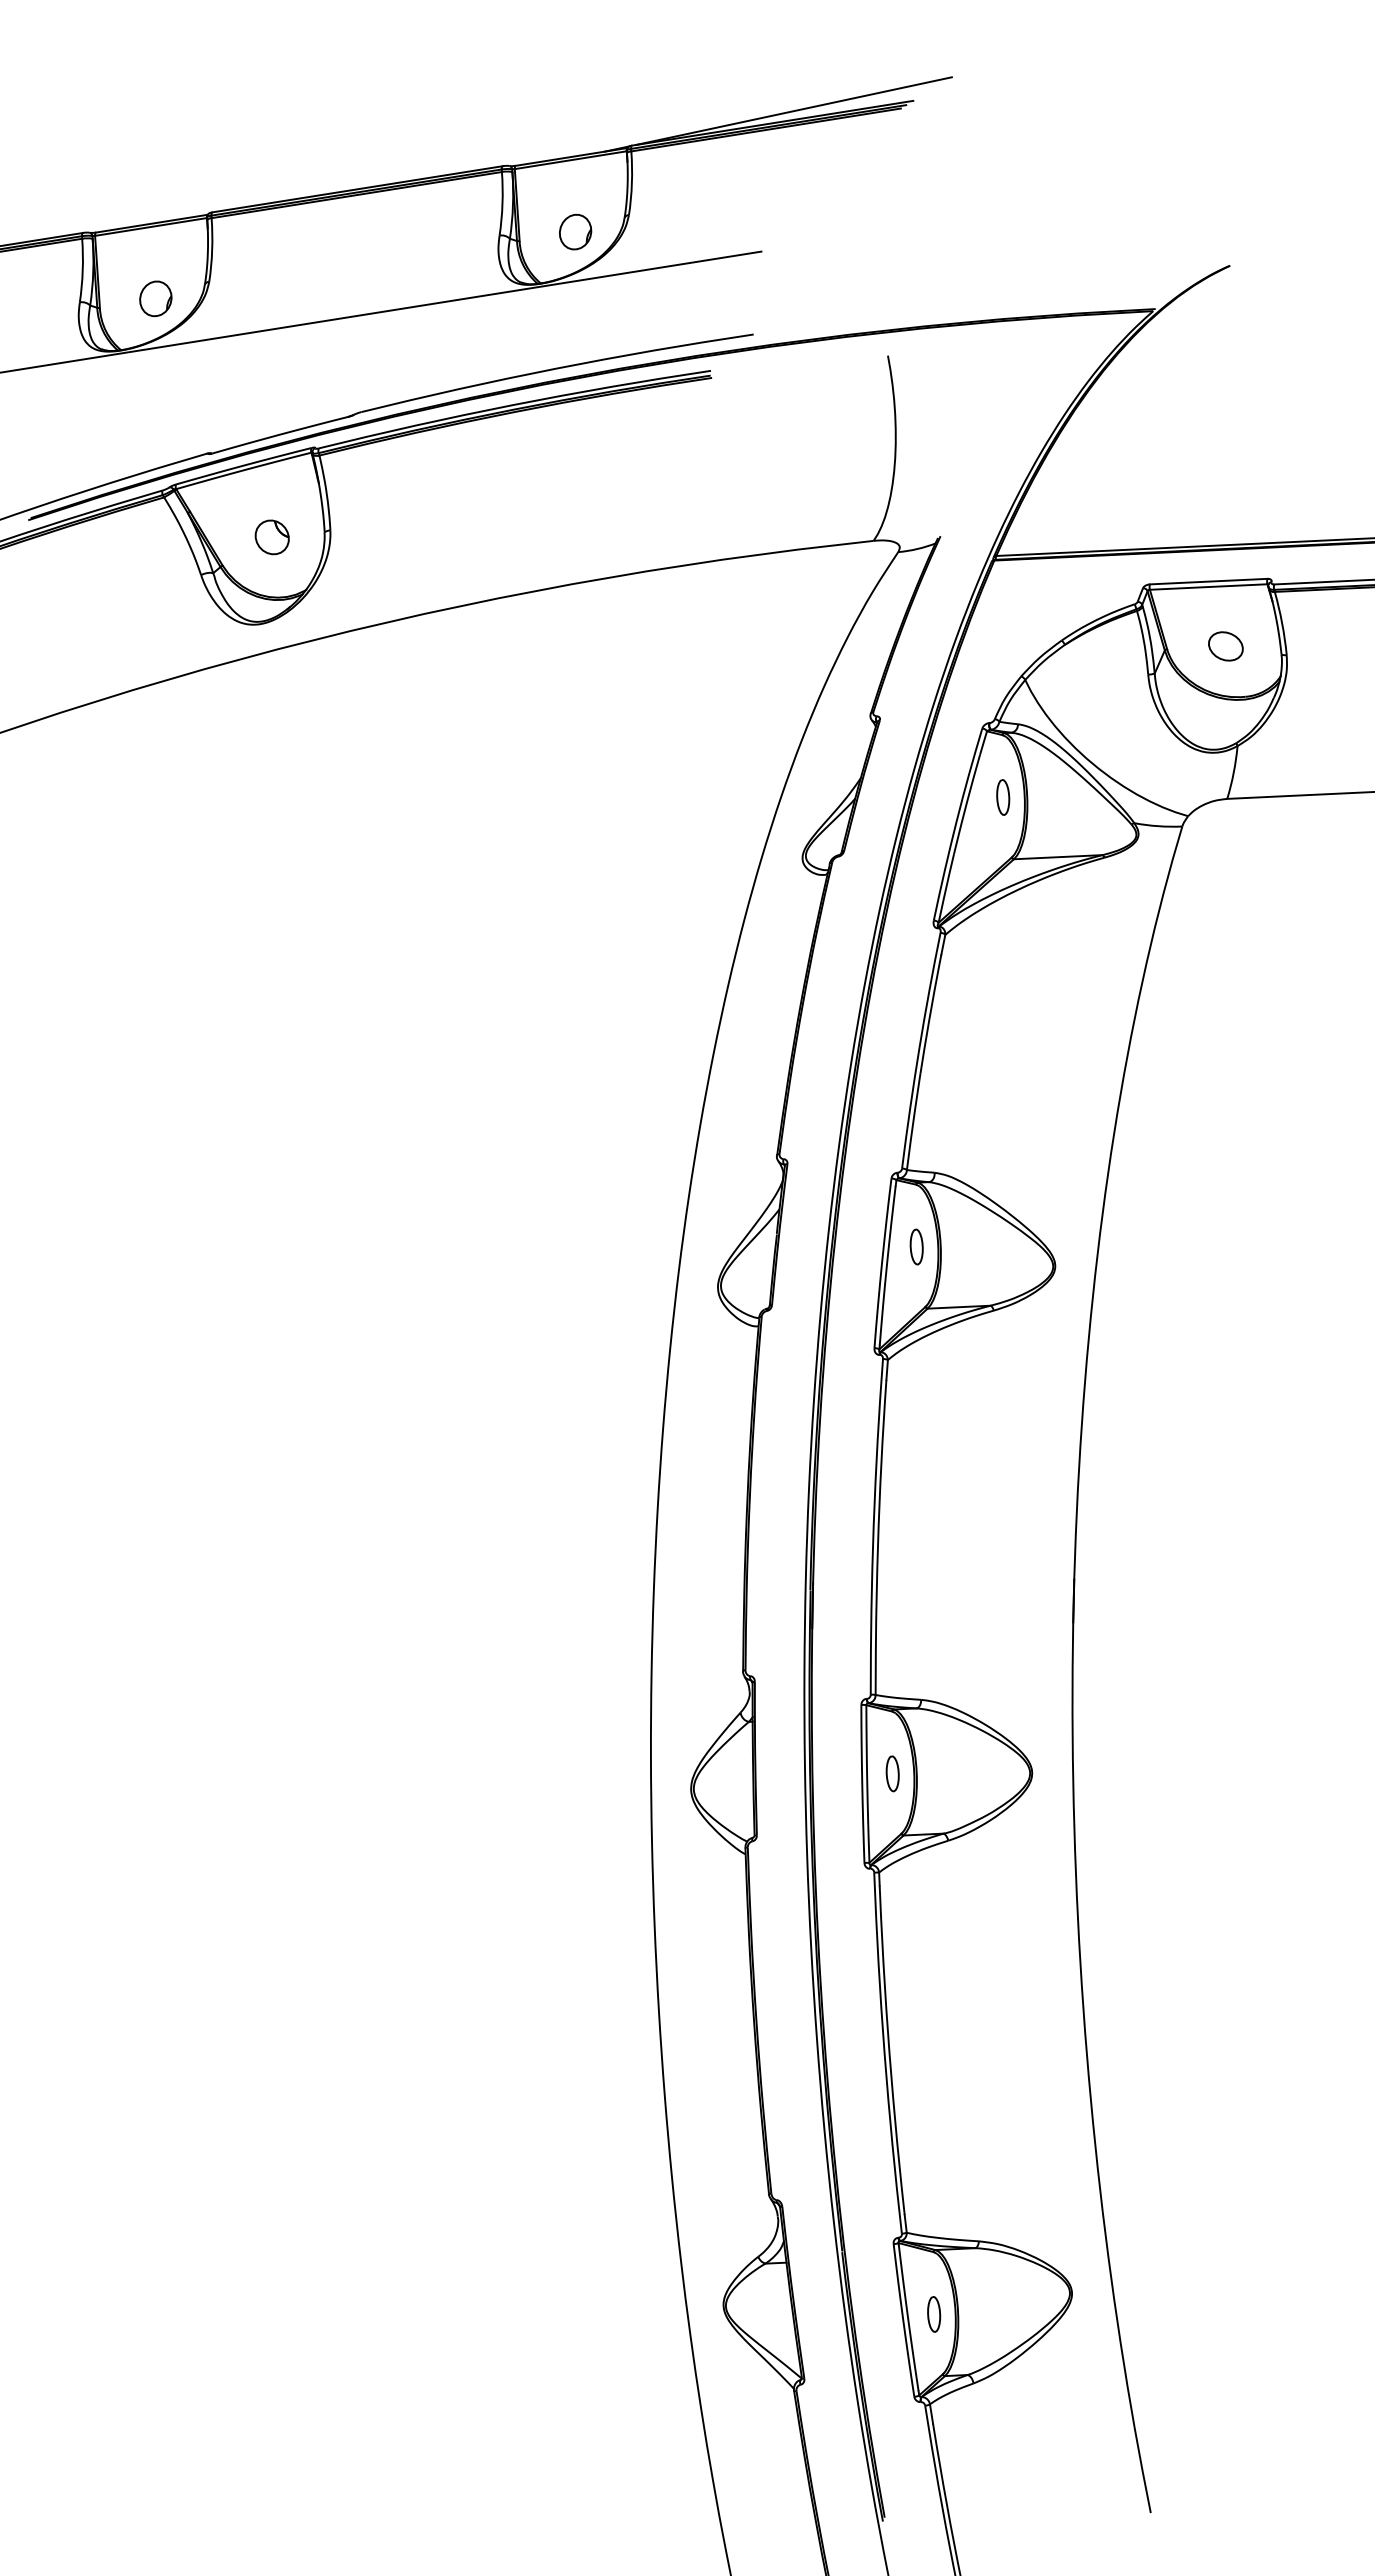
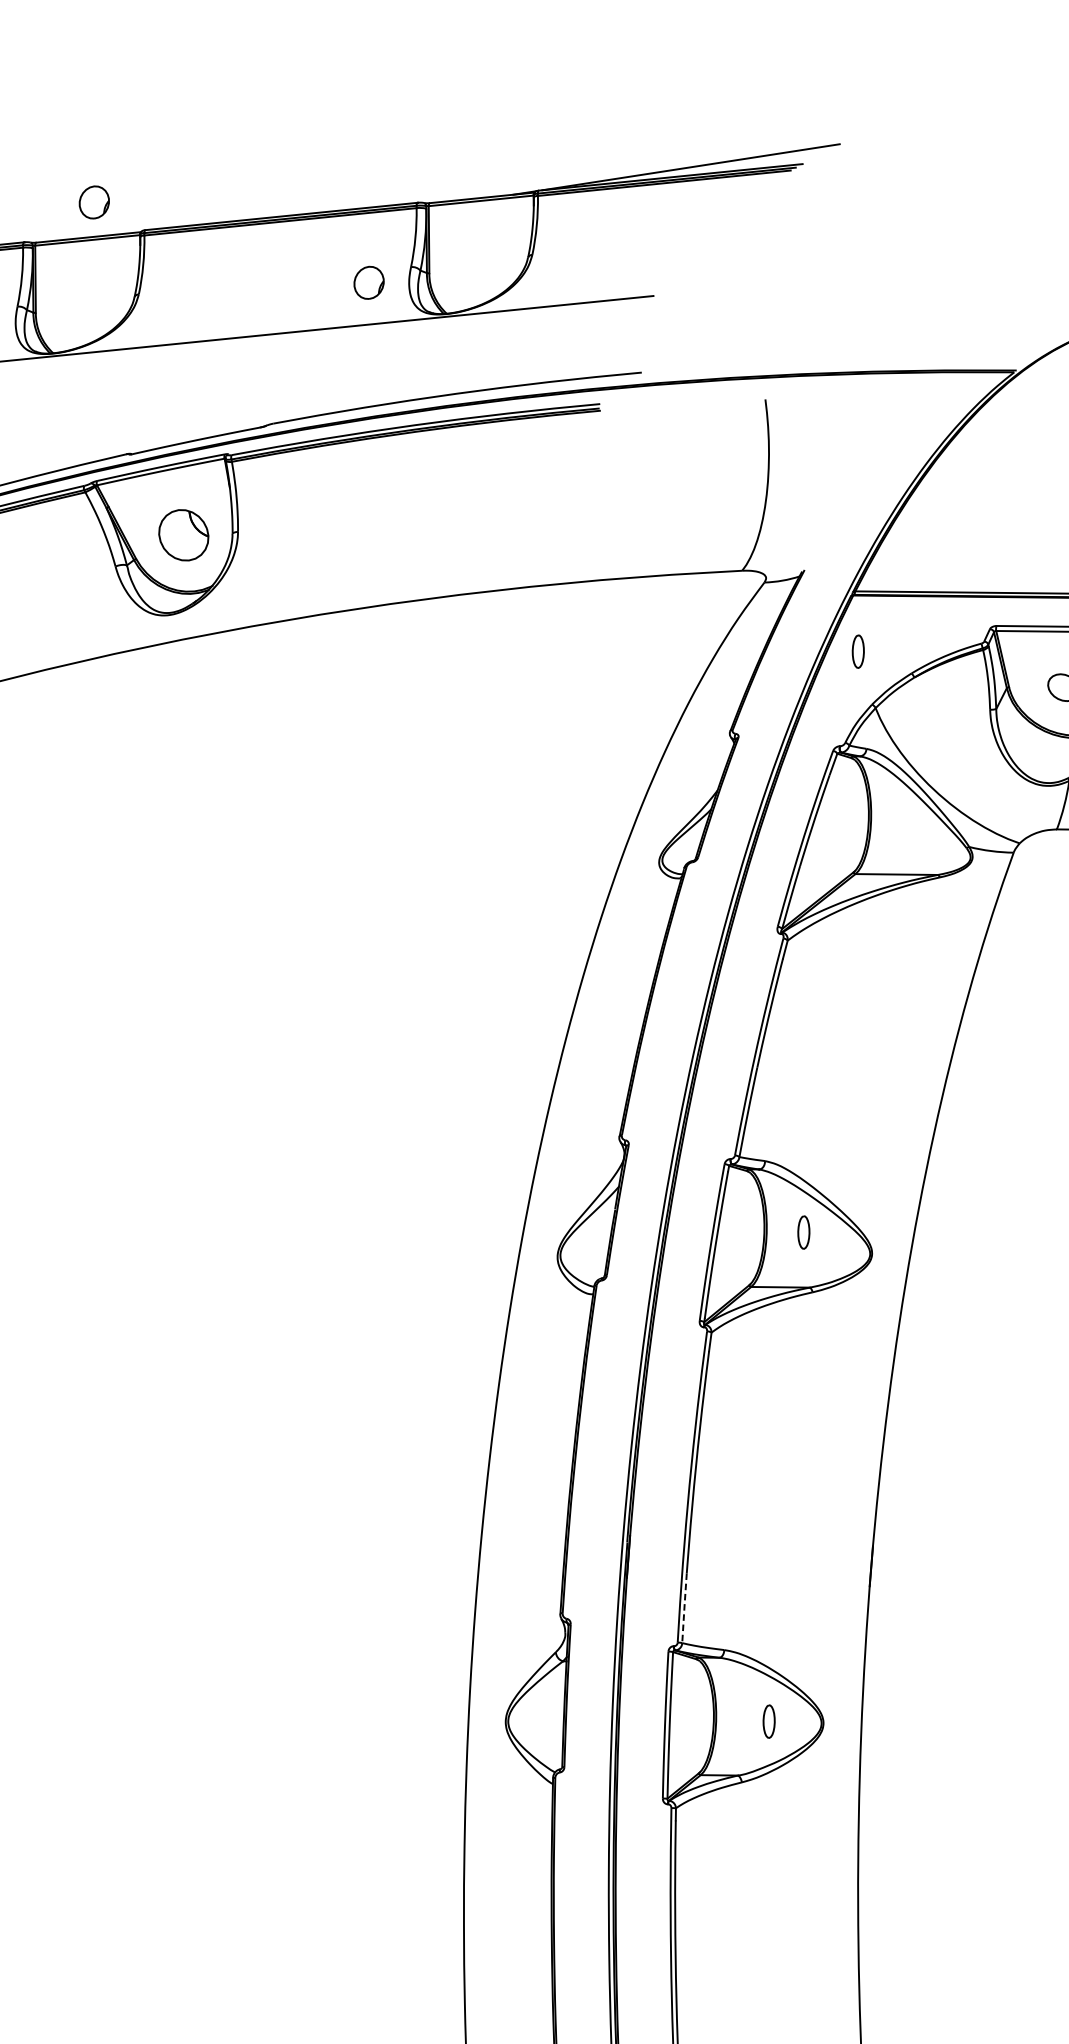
part: (575, 232) -> (369, 283), moved
part: (155, 298) -> (94, 202), moved
part: (271, 537) -> (182, 535), size x1.6
part: (1003, 797) -> (858, 651), moved
part: (916, 1246) -> (803, 1232), moved
line: (875, 1657) -> (684, 1608), solid -> dashed
part: (892, 1773) -> (768, 1721), moved

